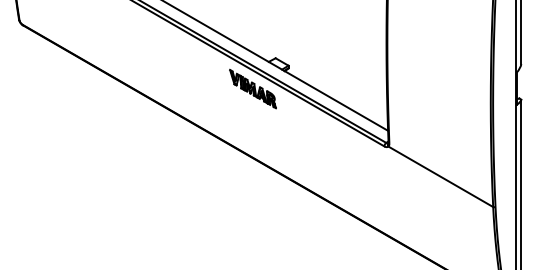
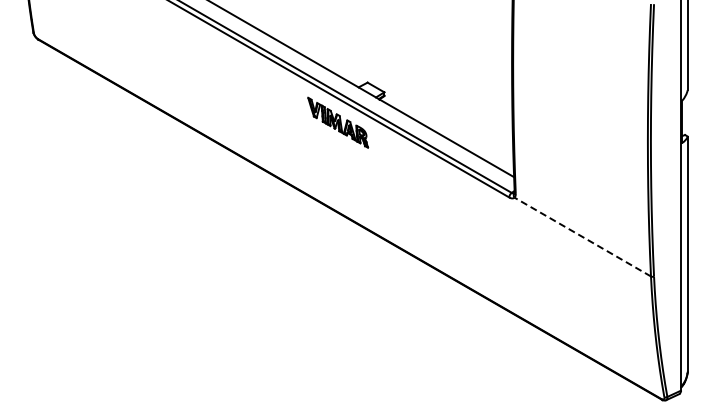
line: (440, 177) -> (582, 237), solid -> dashed

